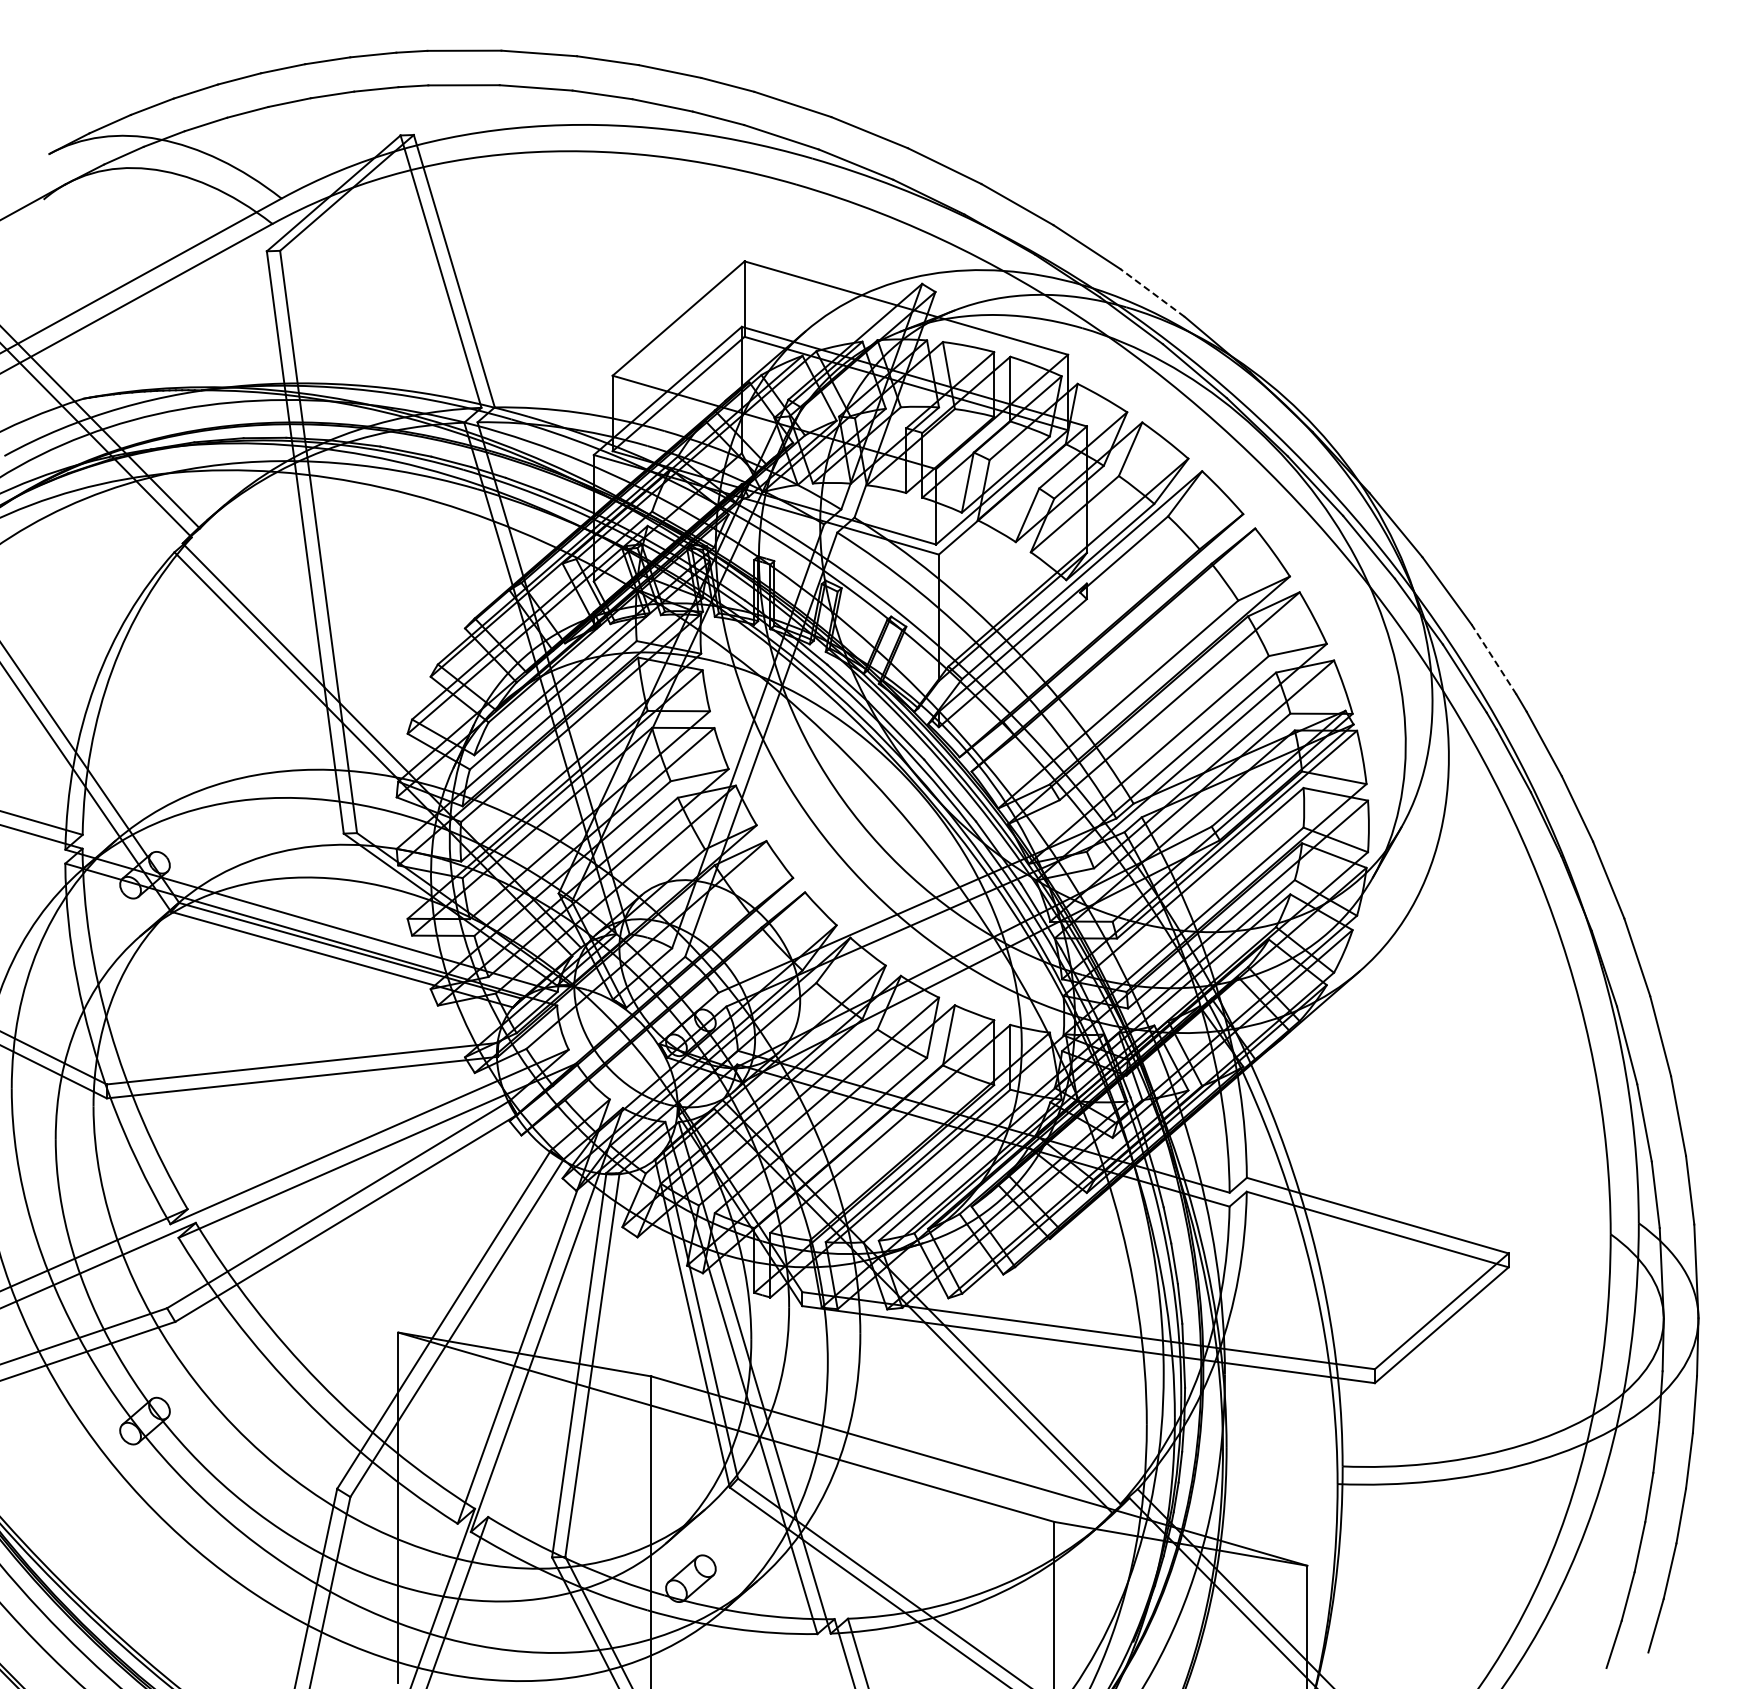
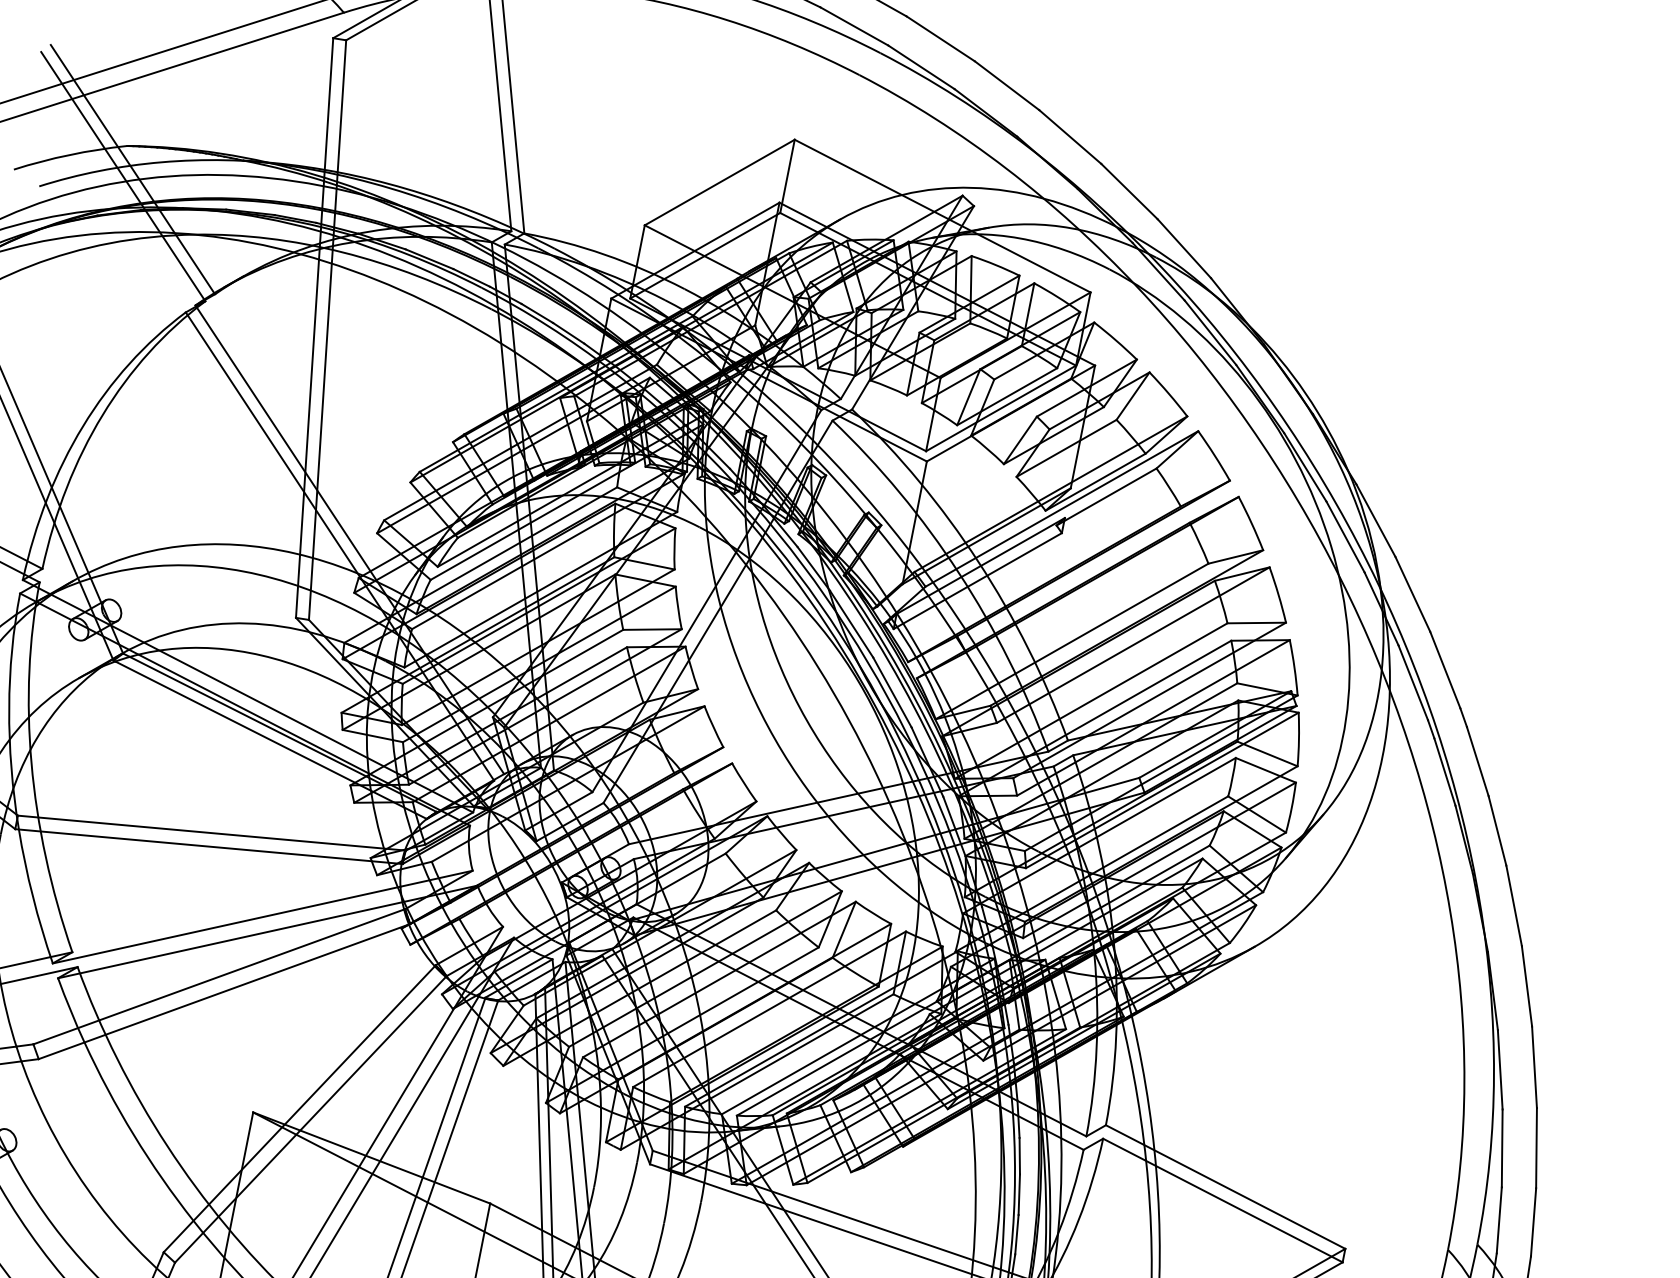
line: (1152, 292) -> (1184, 248), dashed -> solid
line: (1494, 659) -> (1445, 669), dashed -> solid

